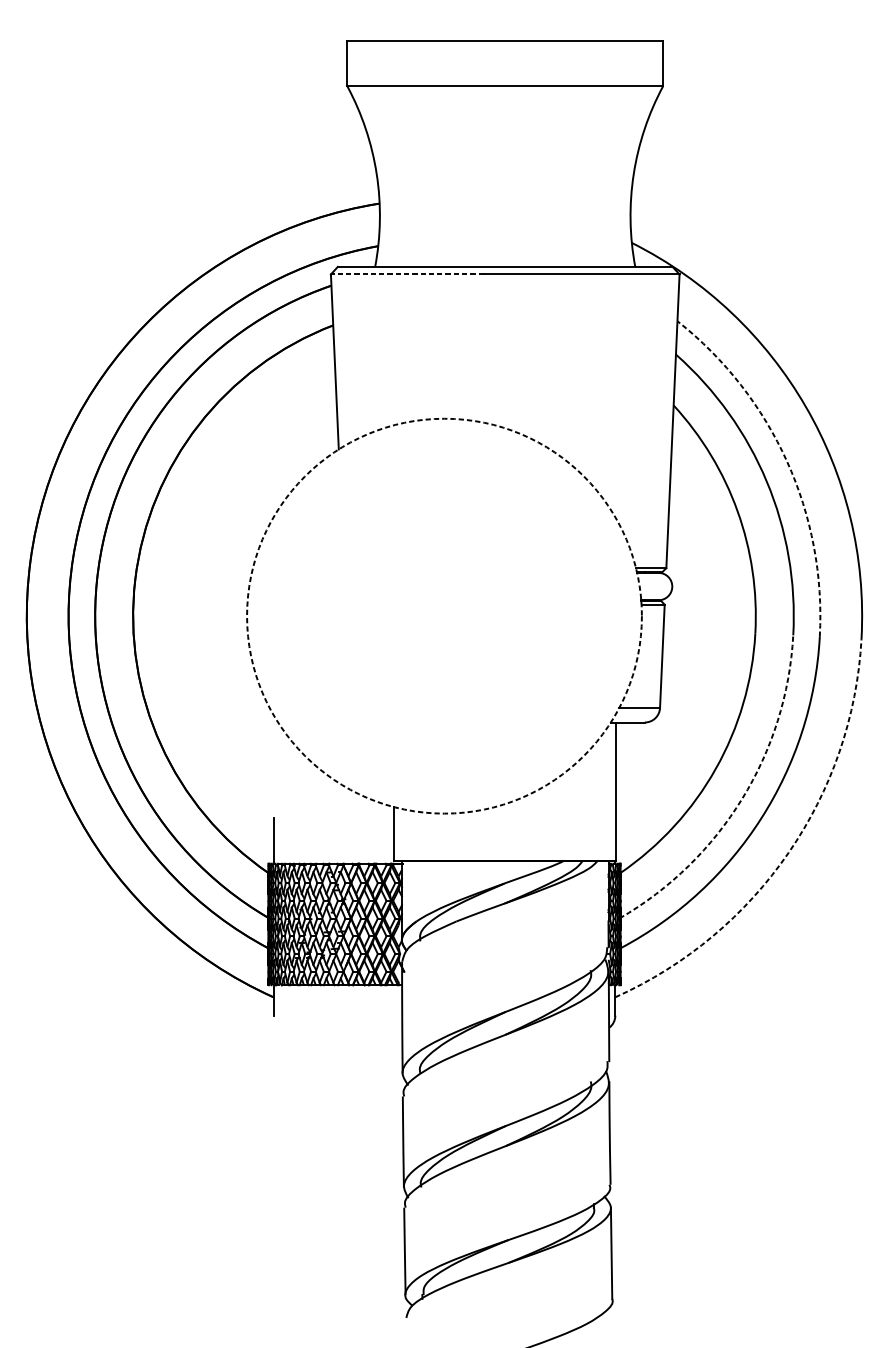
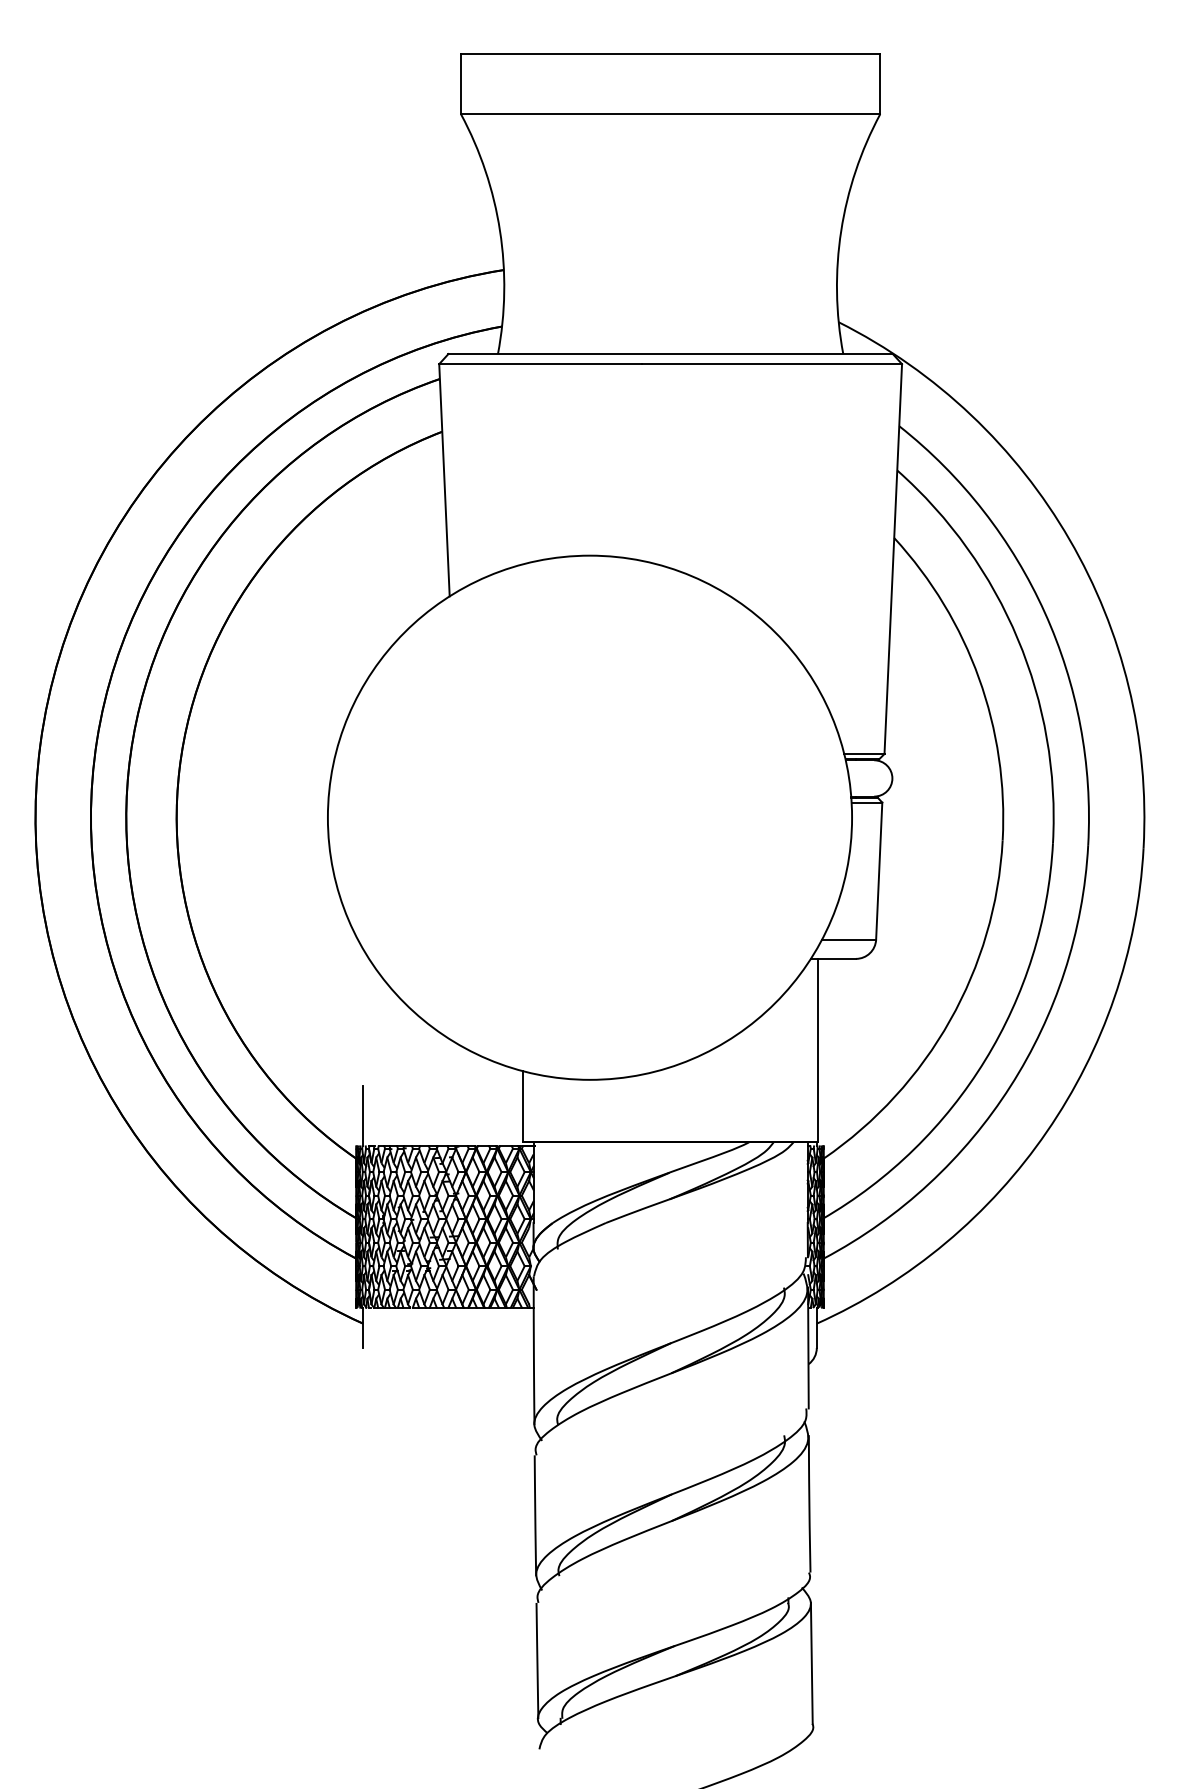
line: (407, 274) -> (540, 364), dashed -> solid
arc: (786, 461) -> (1044, 612), dashed -> solid
circle: (444, 615) -> (589, 817), dashed -> solid
arc: (742, 799) -> (985, 1060), dashed -> solid
arc: (788, 852) -> (1046, 1131), dashed -> solid

